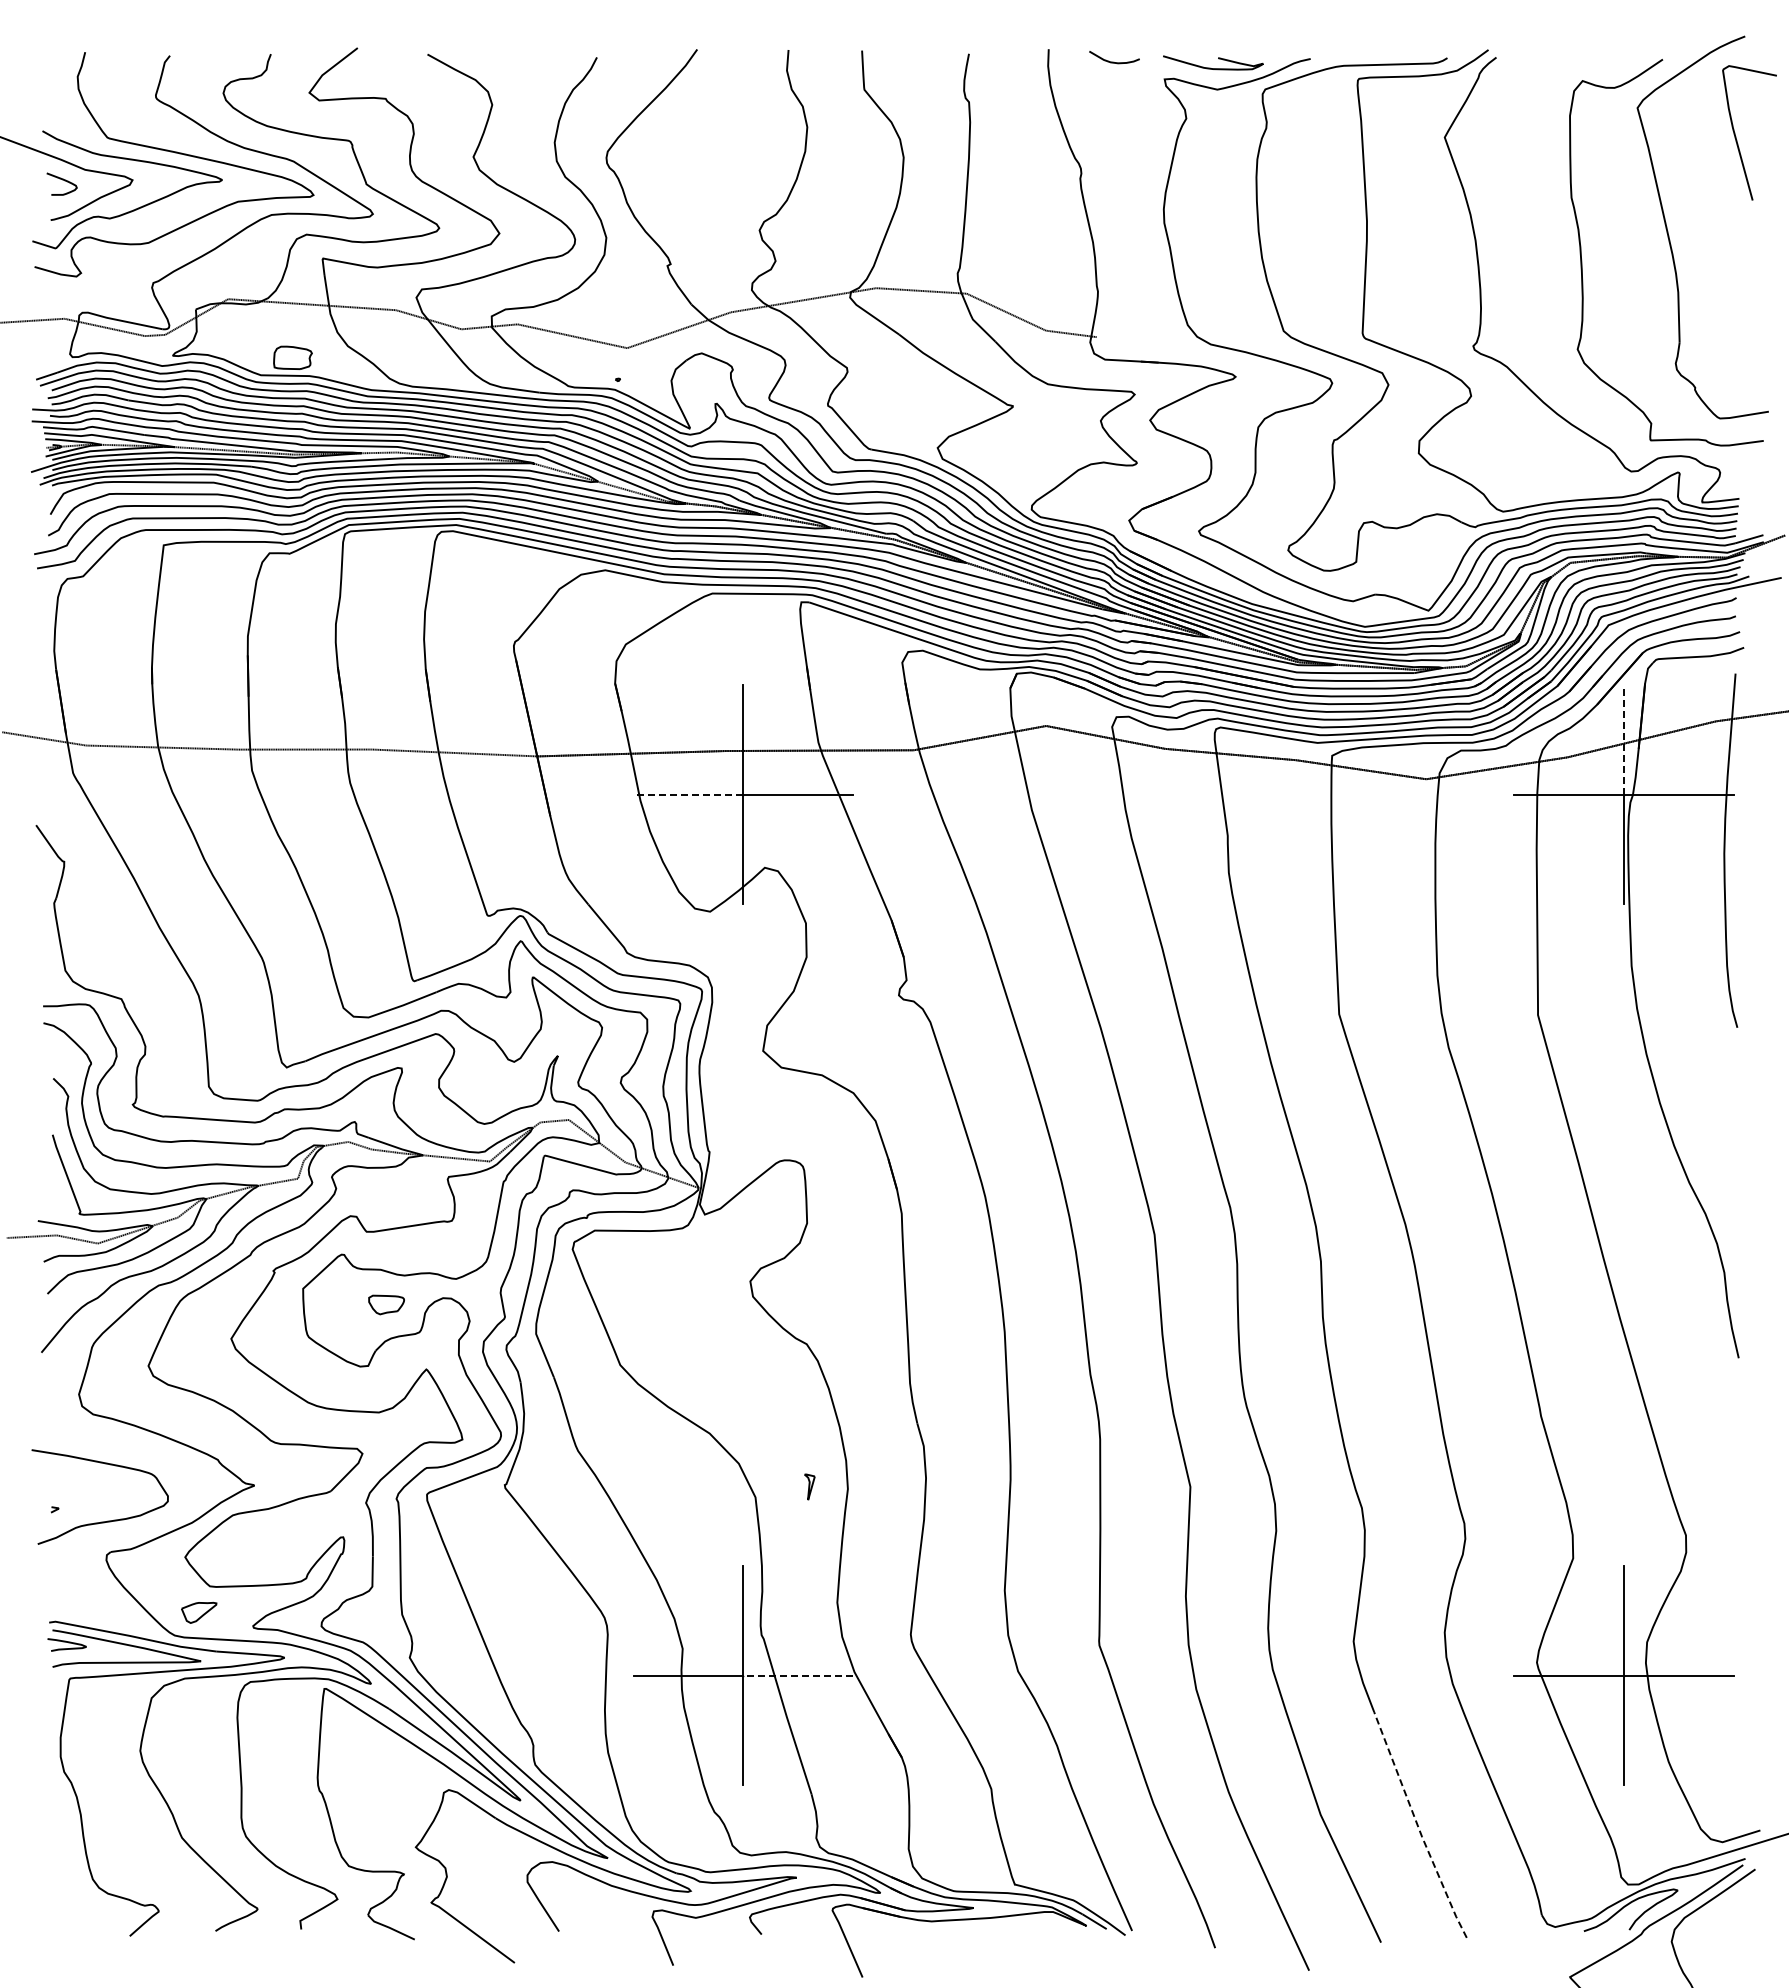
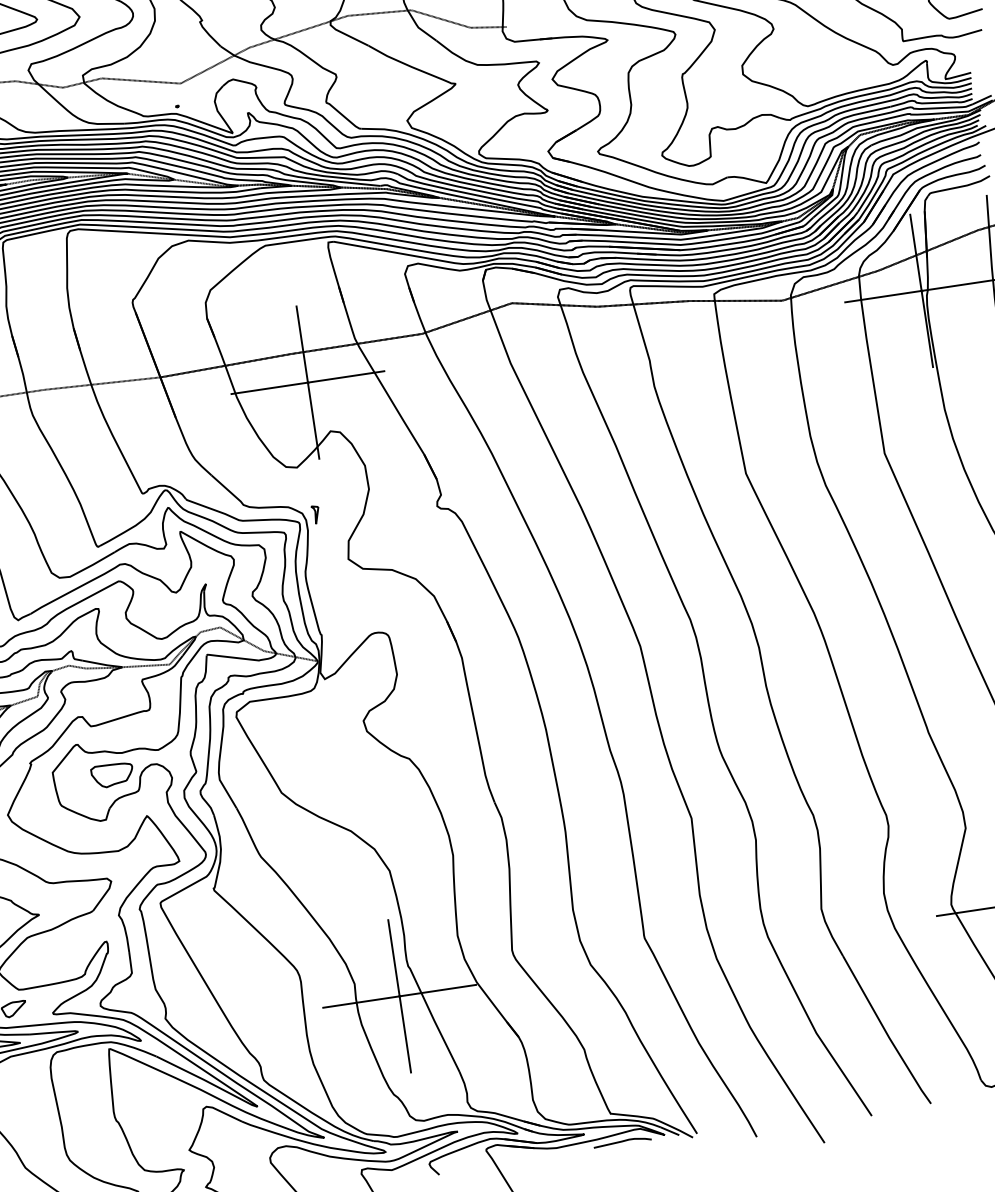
line: (1624, 740) -> (916, 253), dashed -> solid
line: (688, 794) -> (269, 388), dashed -> solid
part: (386, 1304) -> (112, 774), size x1.67
part: (809, 1486) -> (315, 514), moved
line: (798, 1675) -> (438, 990), dashed -> solid
line: (1418, 1826) -> (885, 1031), dashed -> solid
curve: (1025, 1926) -> (622, 1141), added

